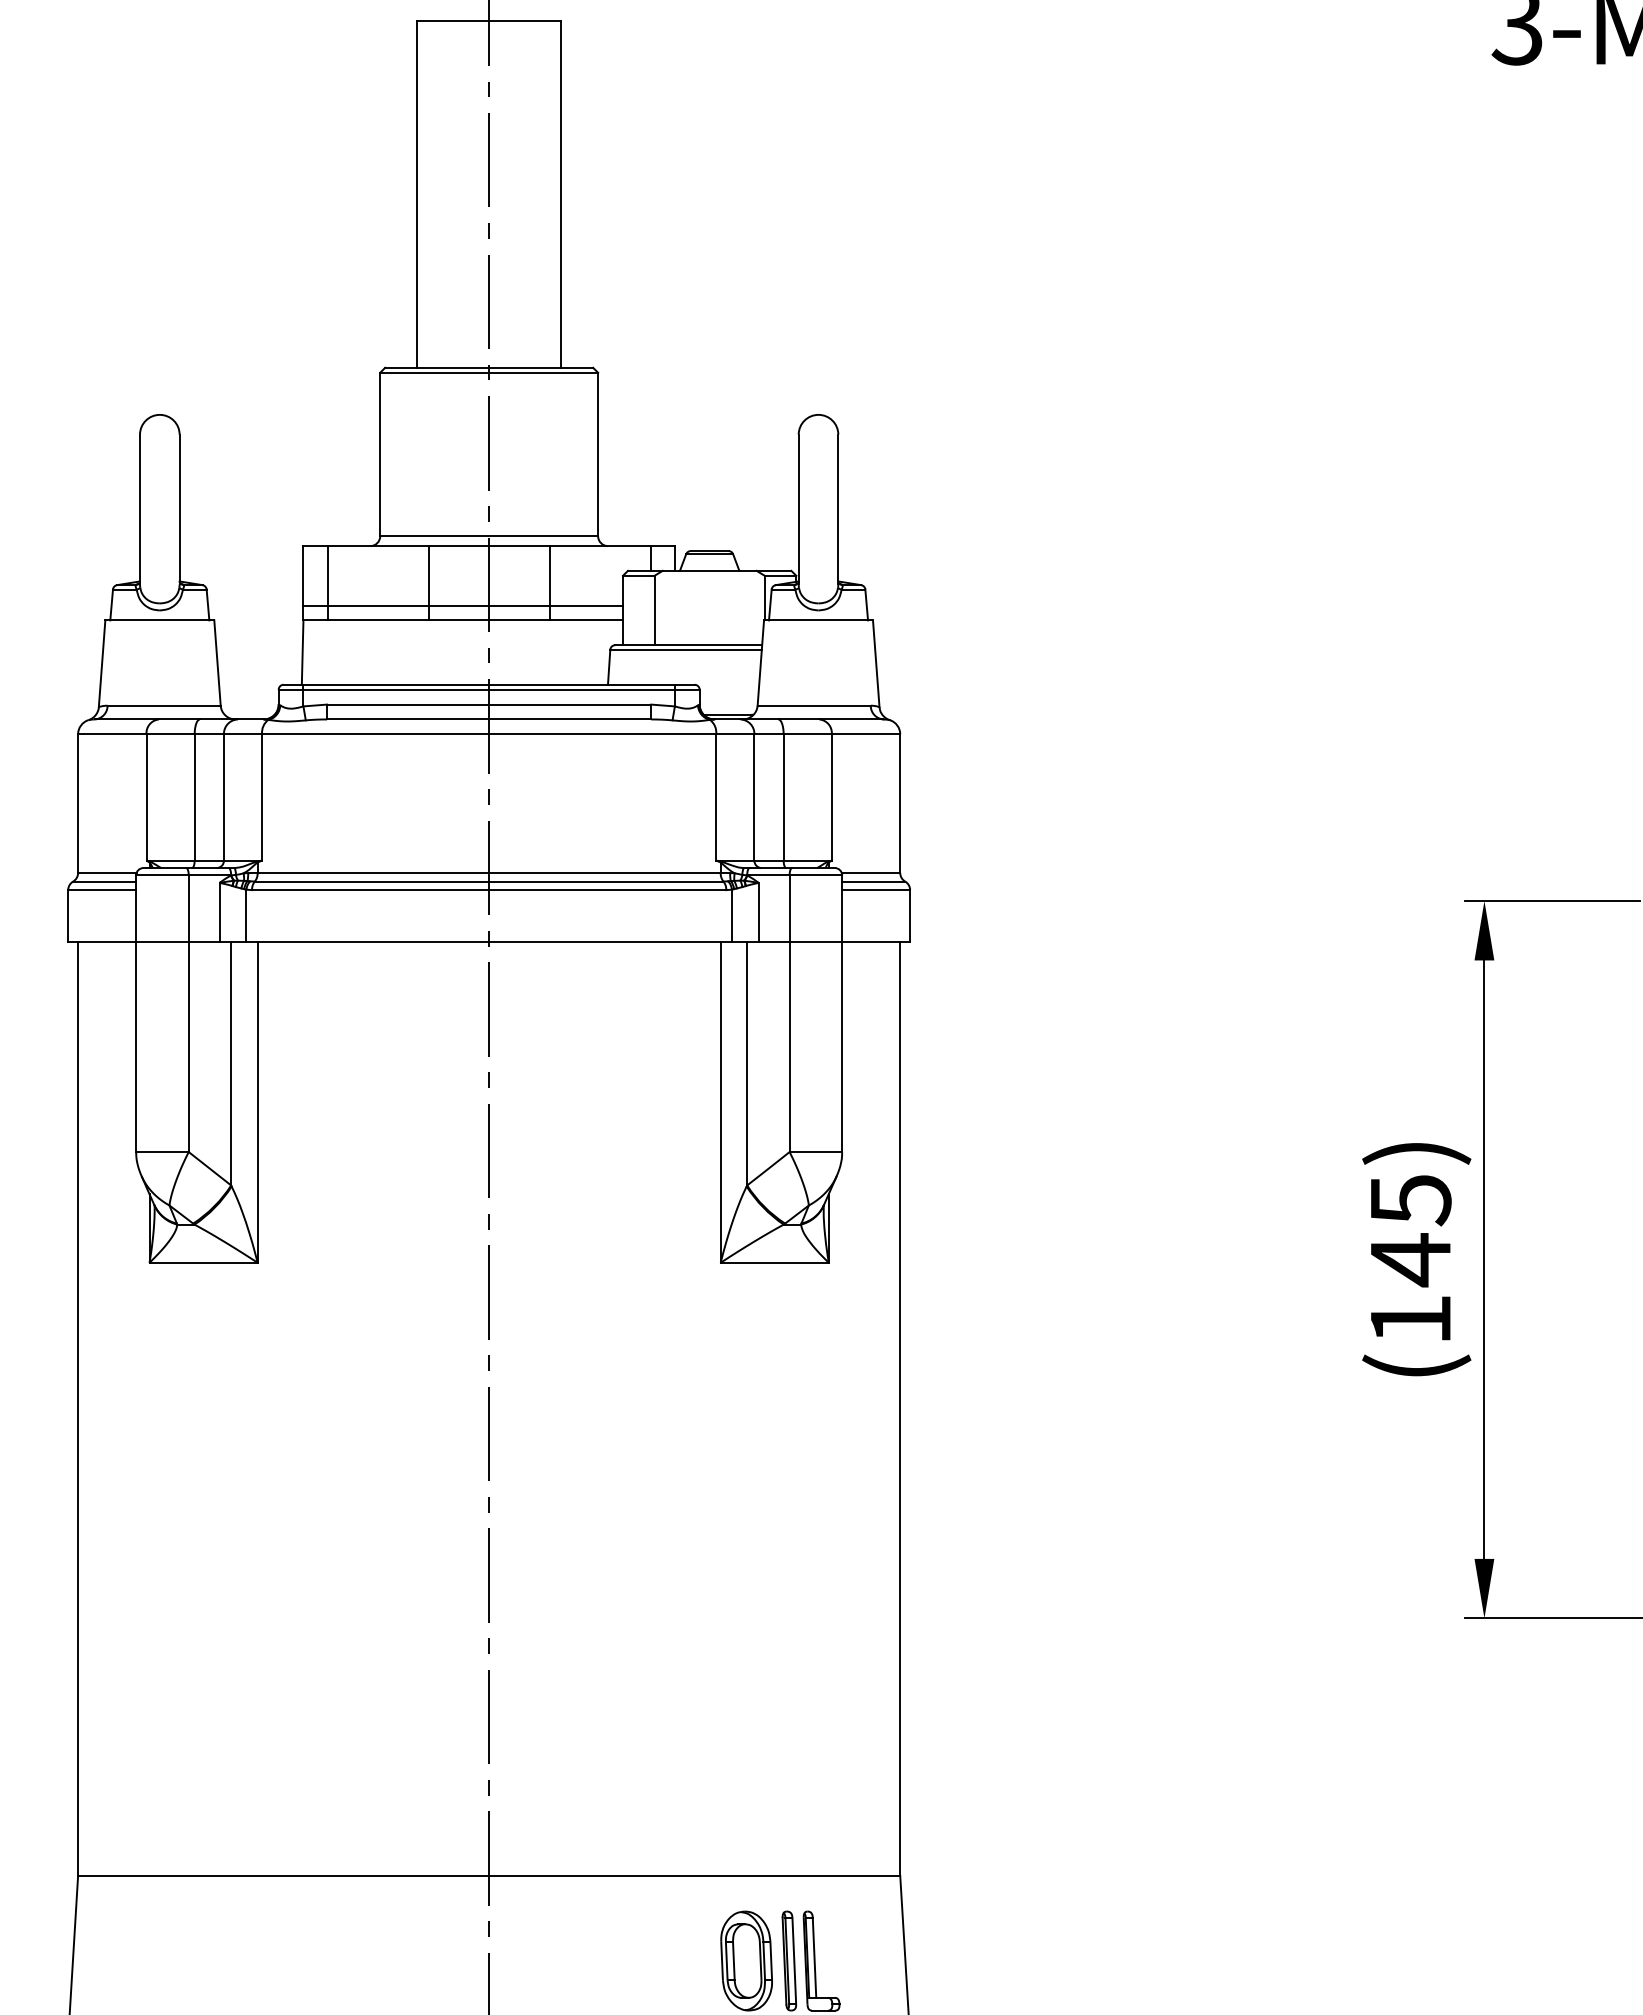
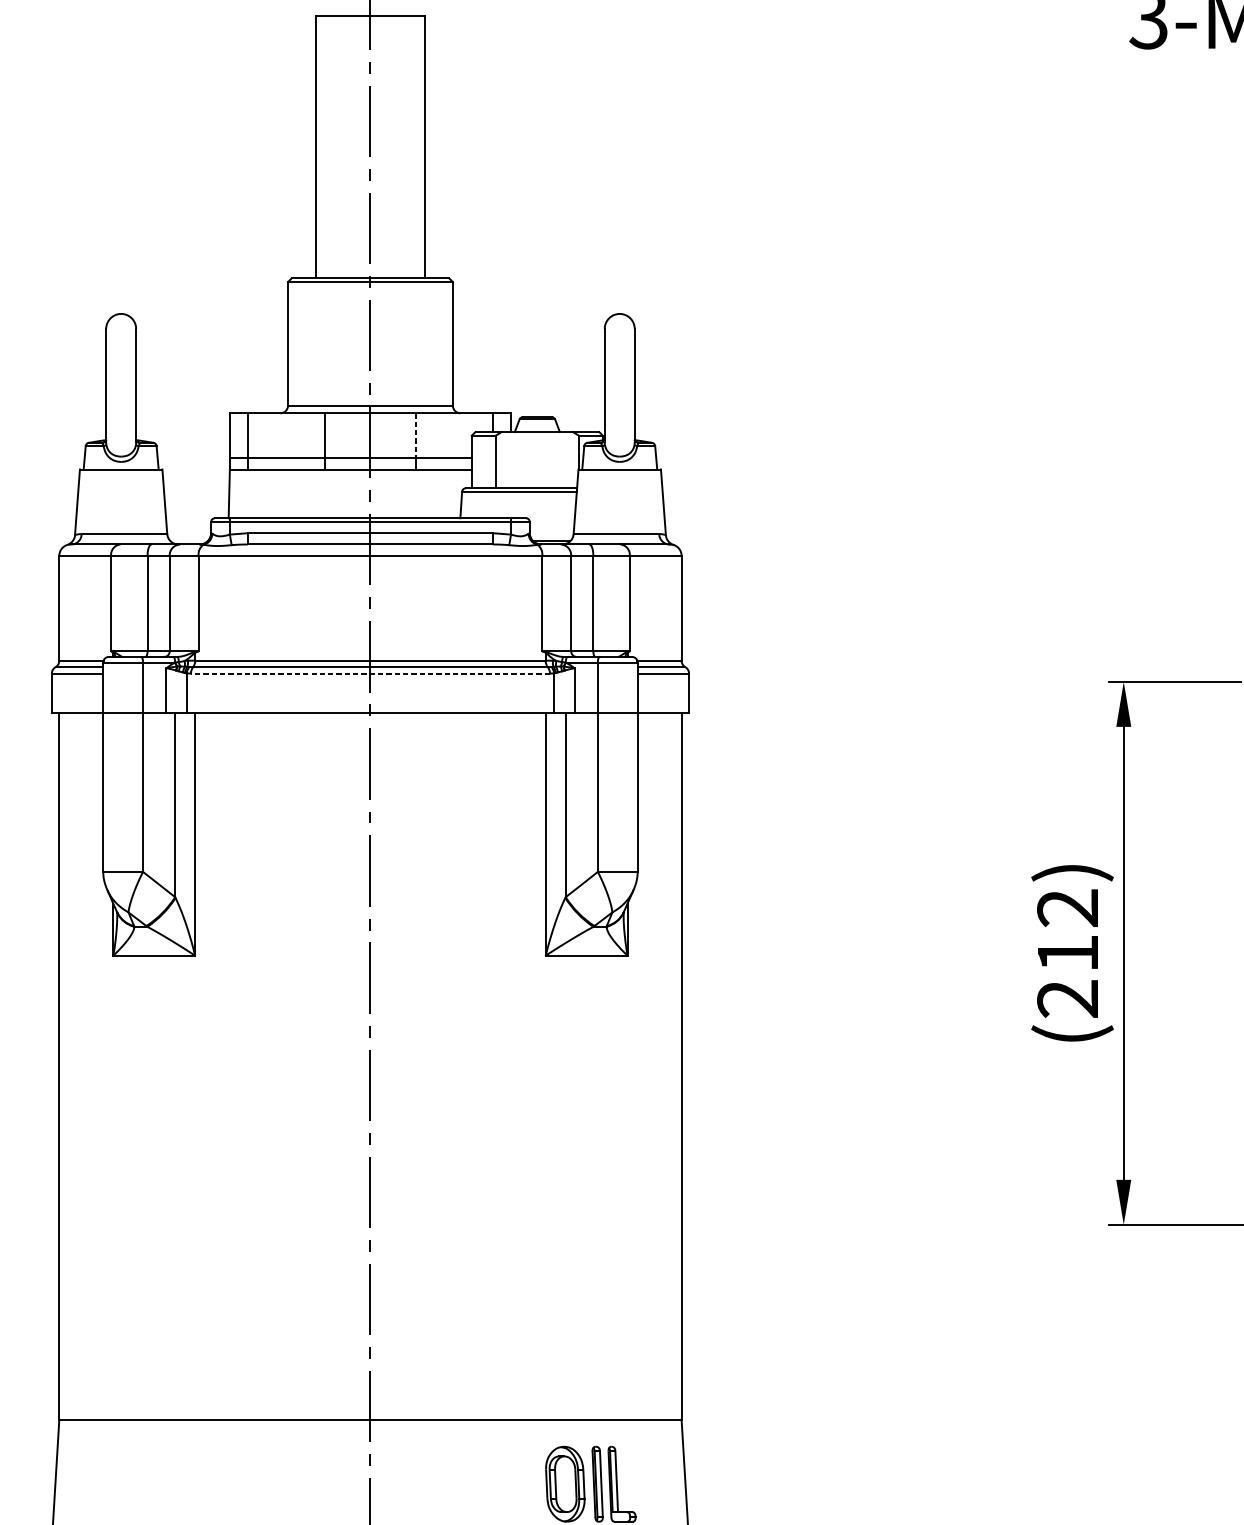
line: (549, 575) -> (416, 435), solid -> dashed
line: (488, 890) -> (369, 673), solid -> dashed
text: (1410, 1260) -> (1067, 953), (145) -> (212)

